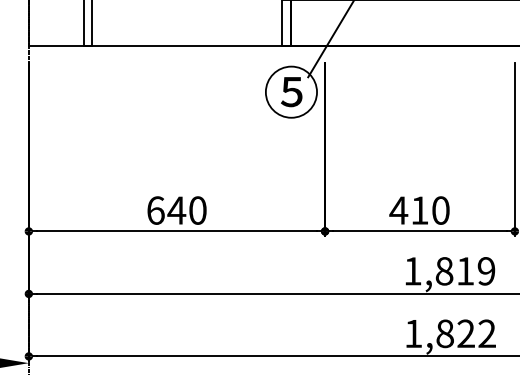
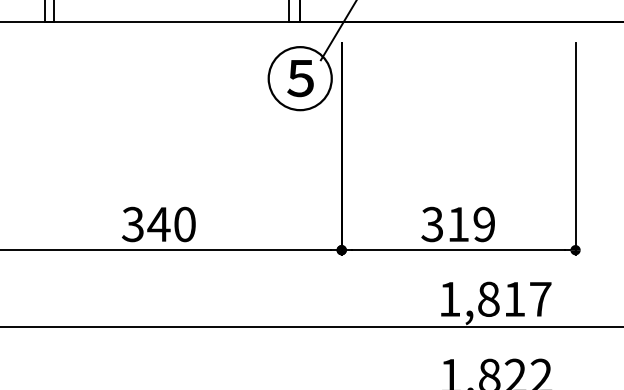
text: (155, 210) -> (132, 224), 640 -> 340
text: (419, 210) -> (458, 224), 410 -> 319
text: (486, 271) -> (540, 299), 1,819 -> 1,817

